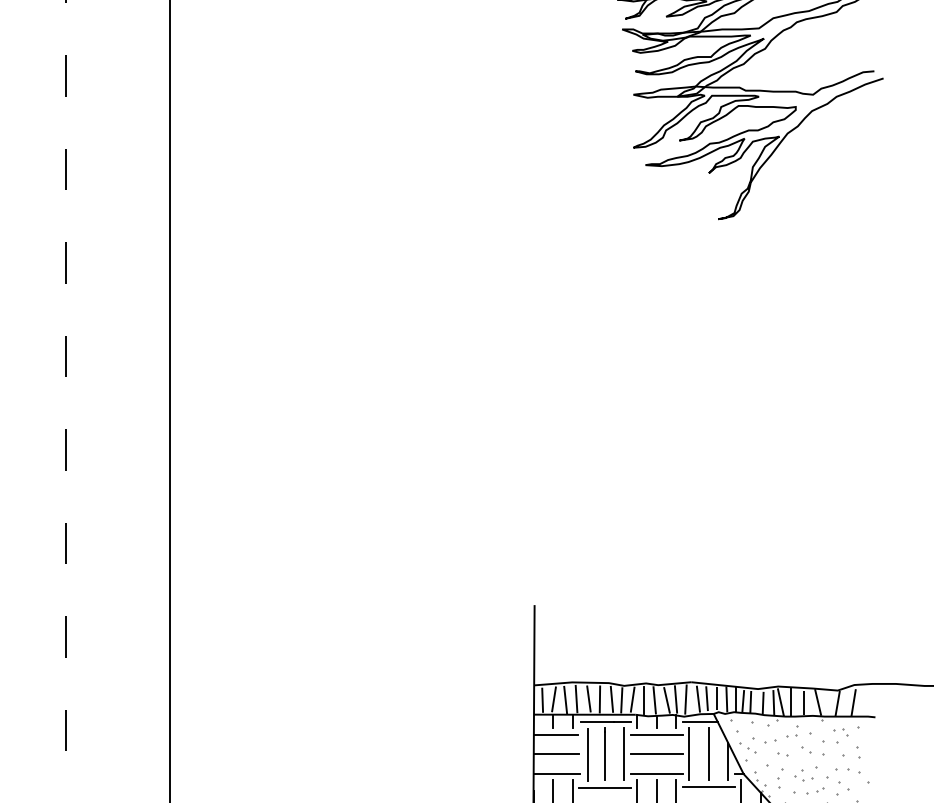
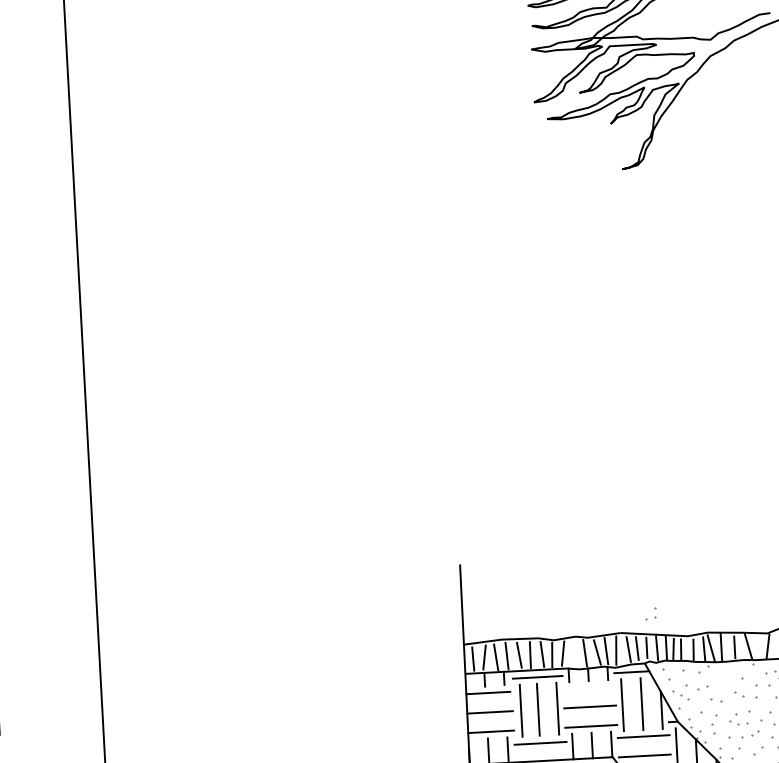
line: (644, 699) -> (574, 652), removed
part: (792, 731) -> (650, 613), moved
line: (656, 734) -> (588, 687), removed

